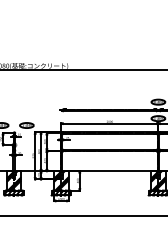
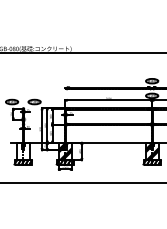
hatch: (13, 180) -> (22, 151), removed

